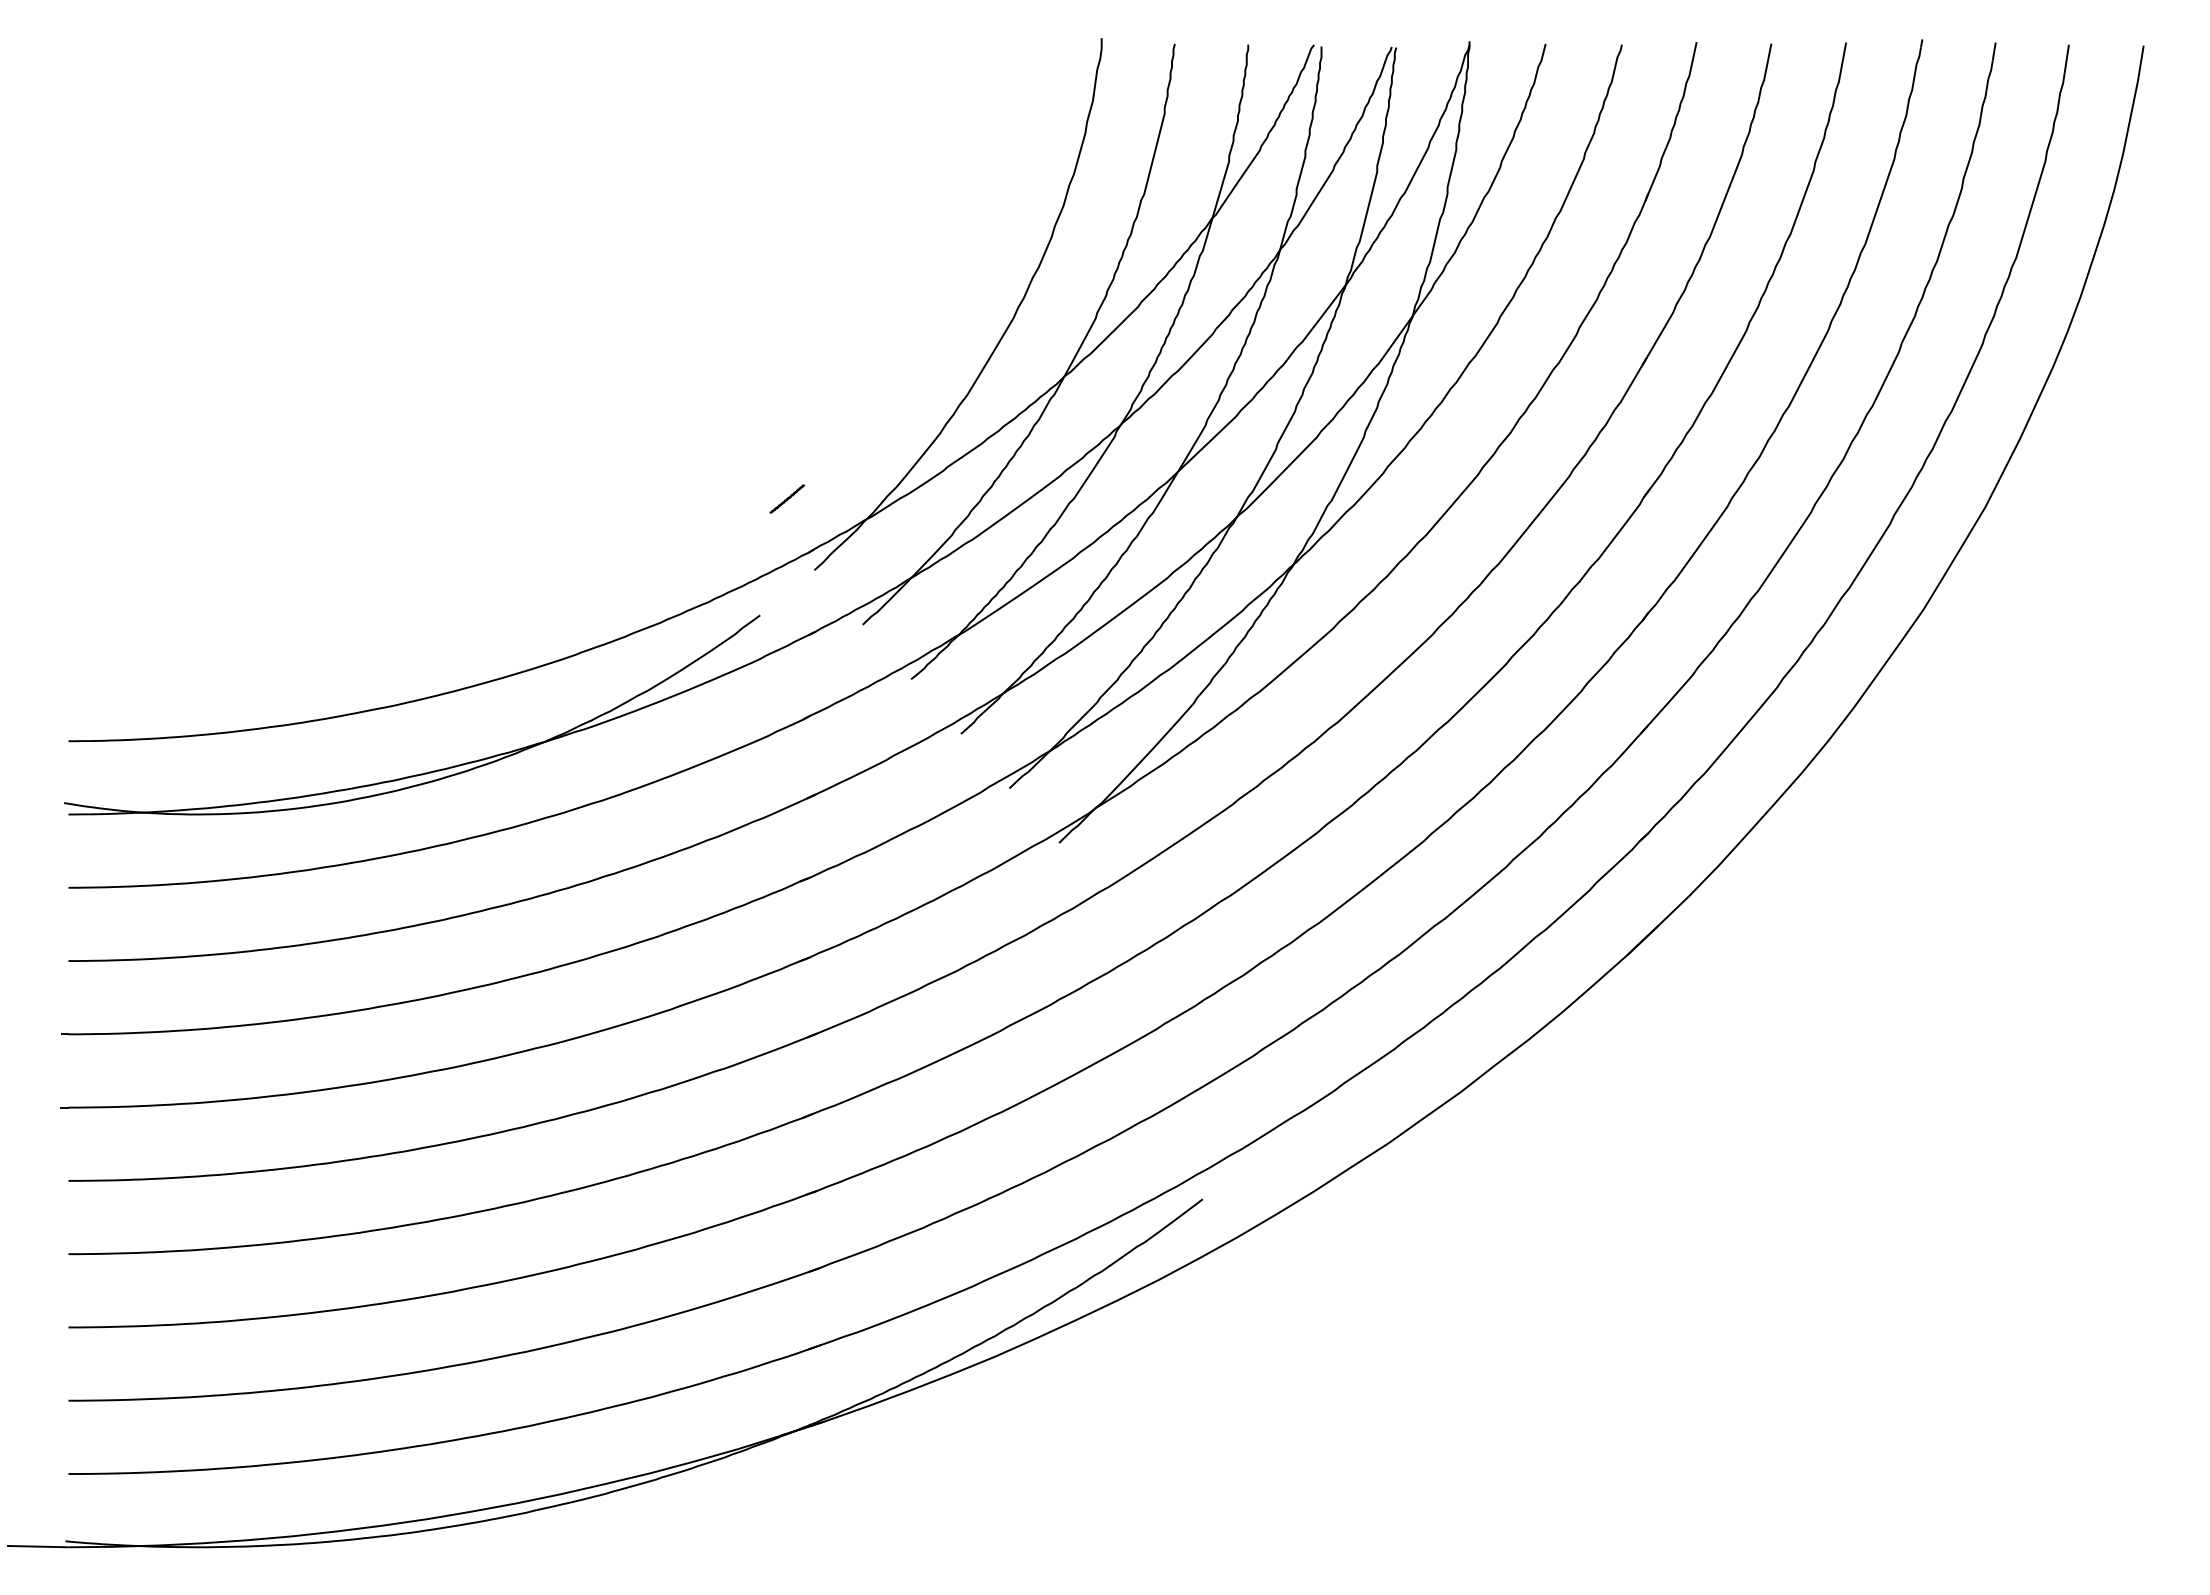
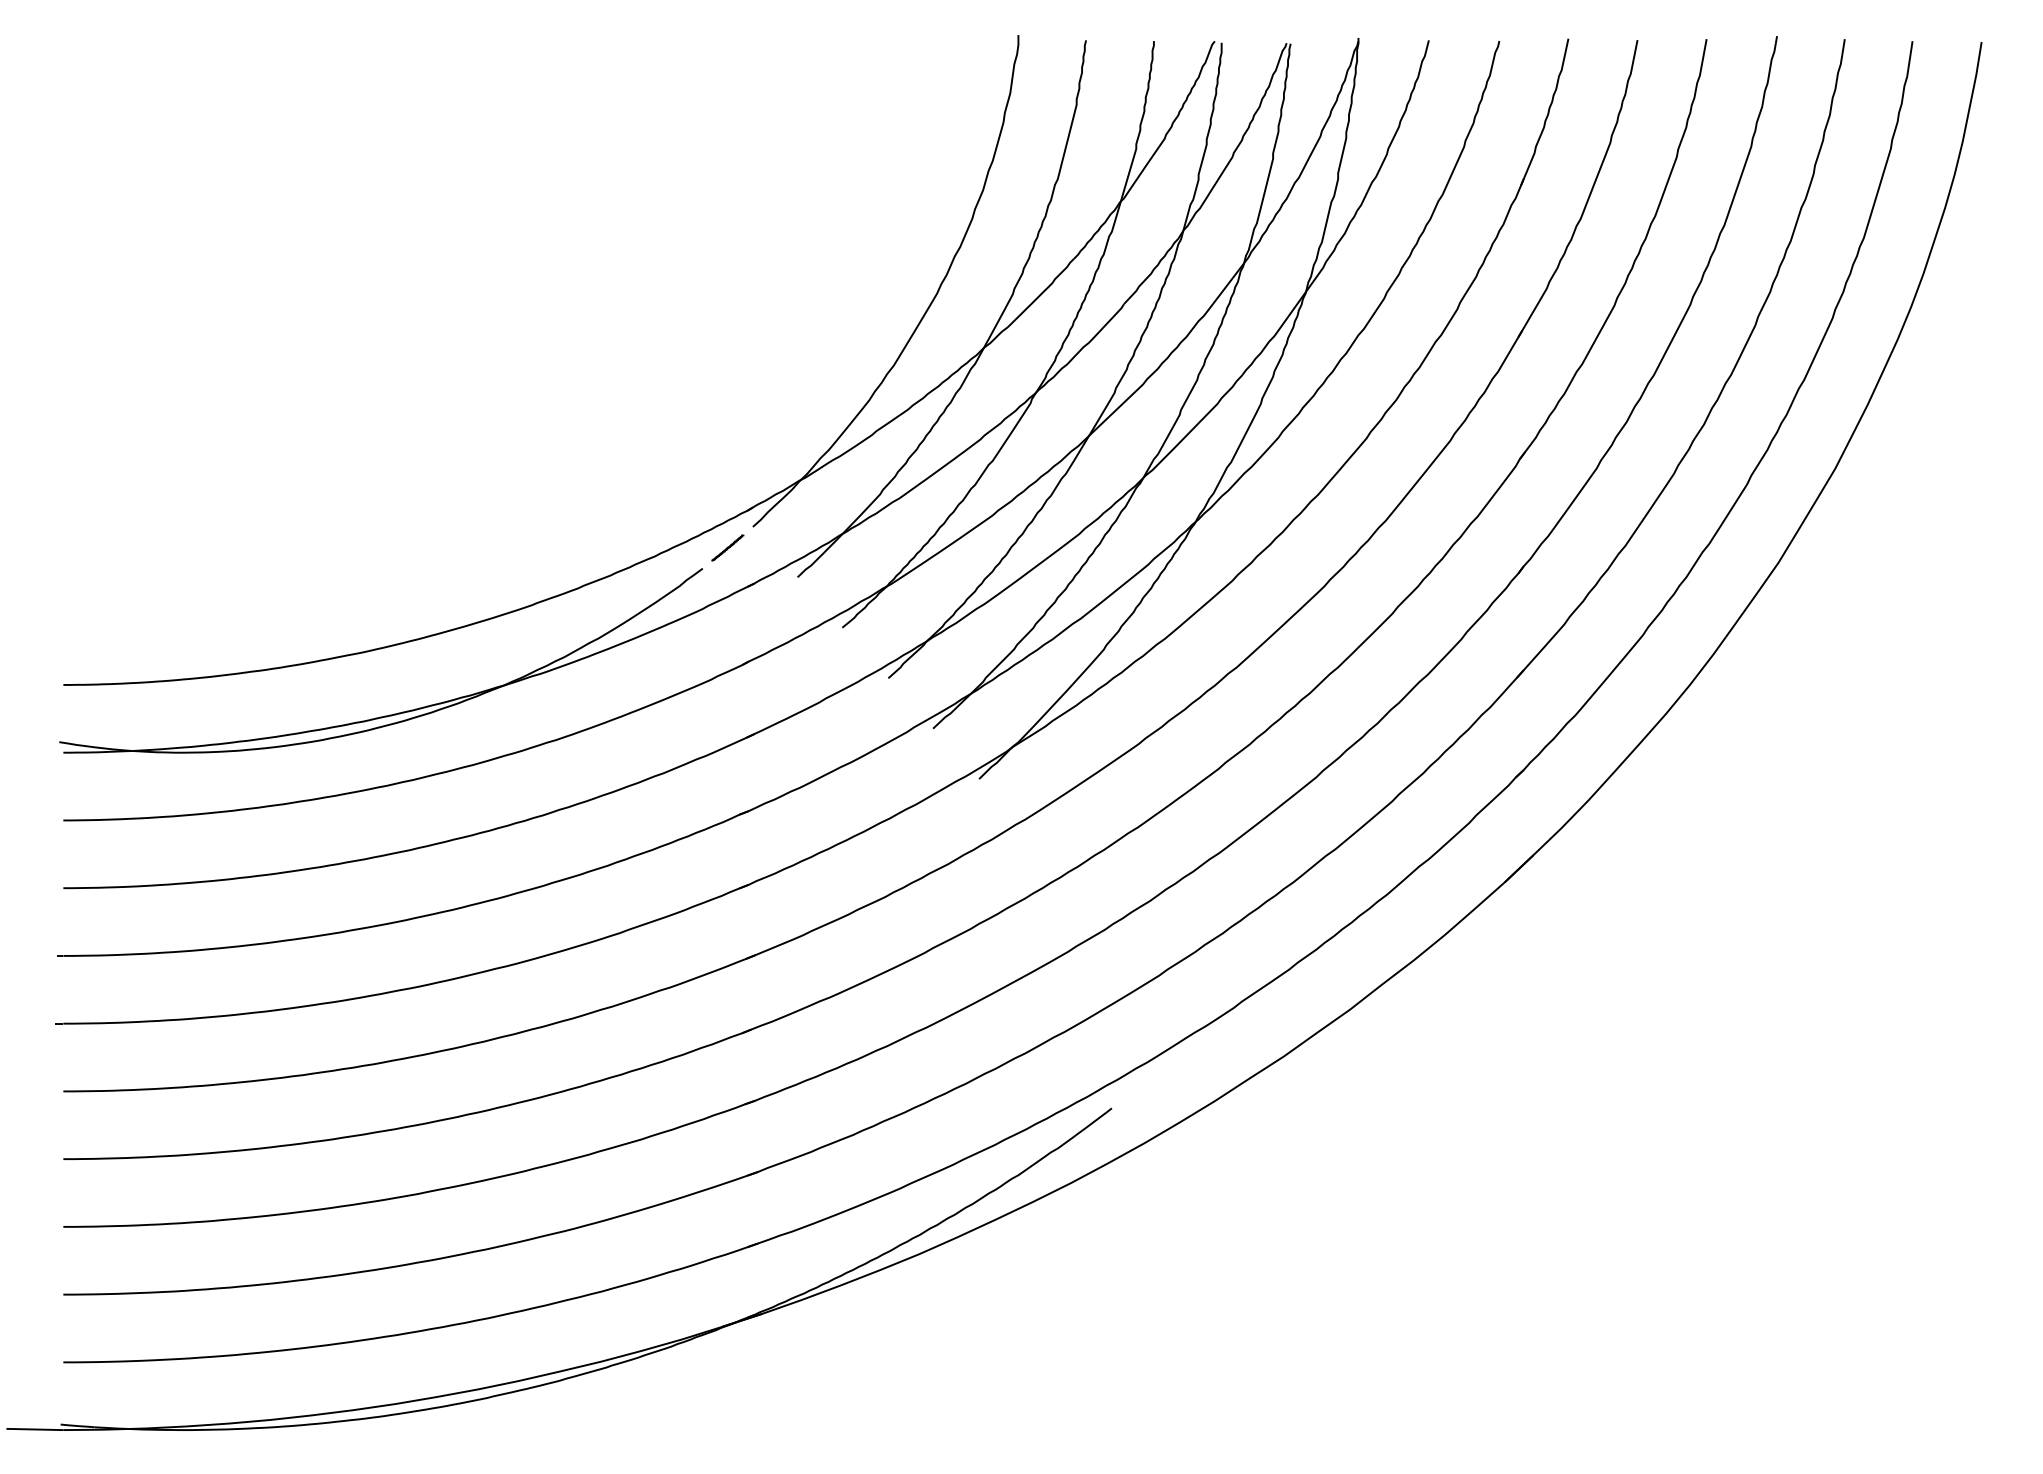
line: (787, 498) -> (728, 547), moved

